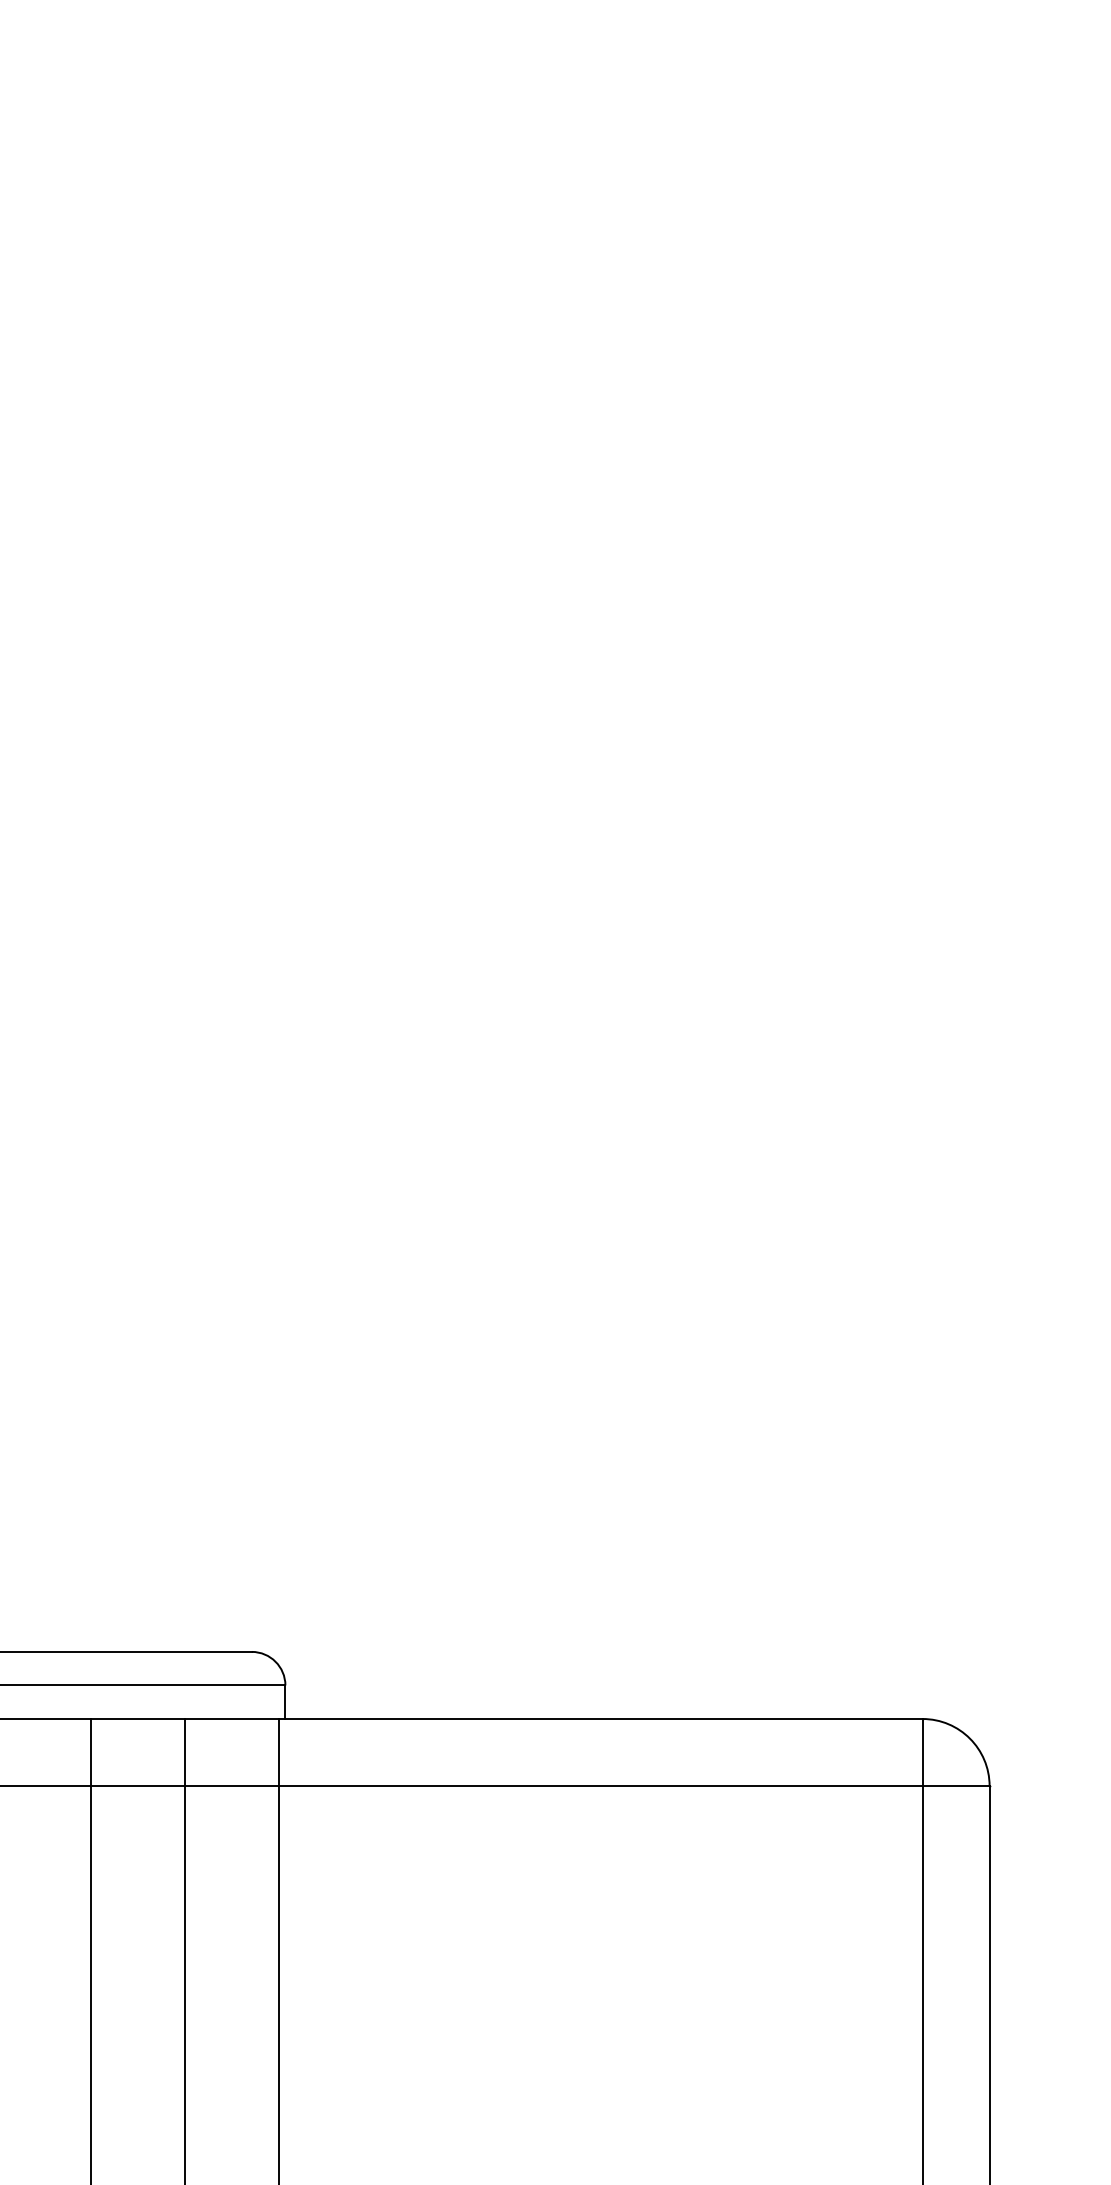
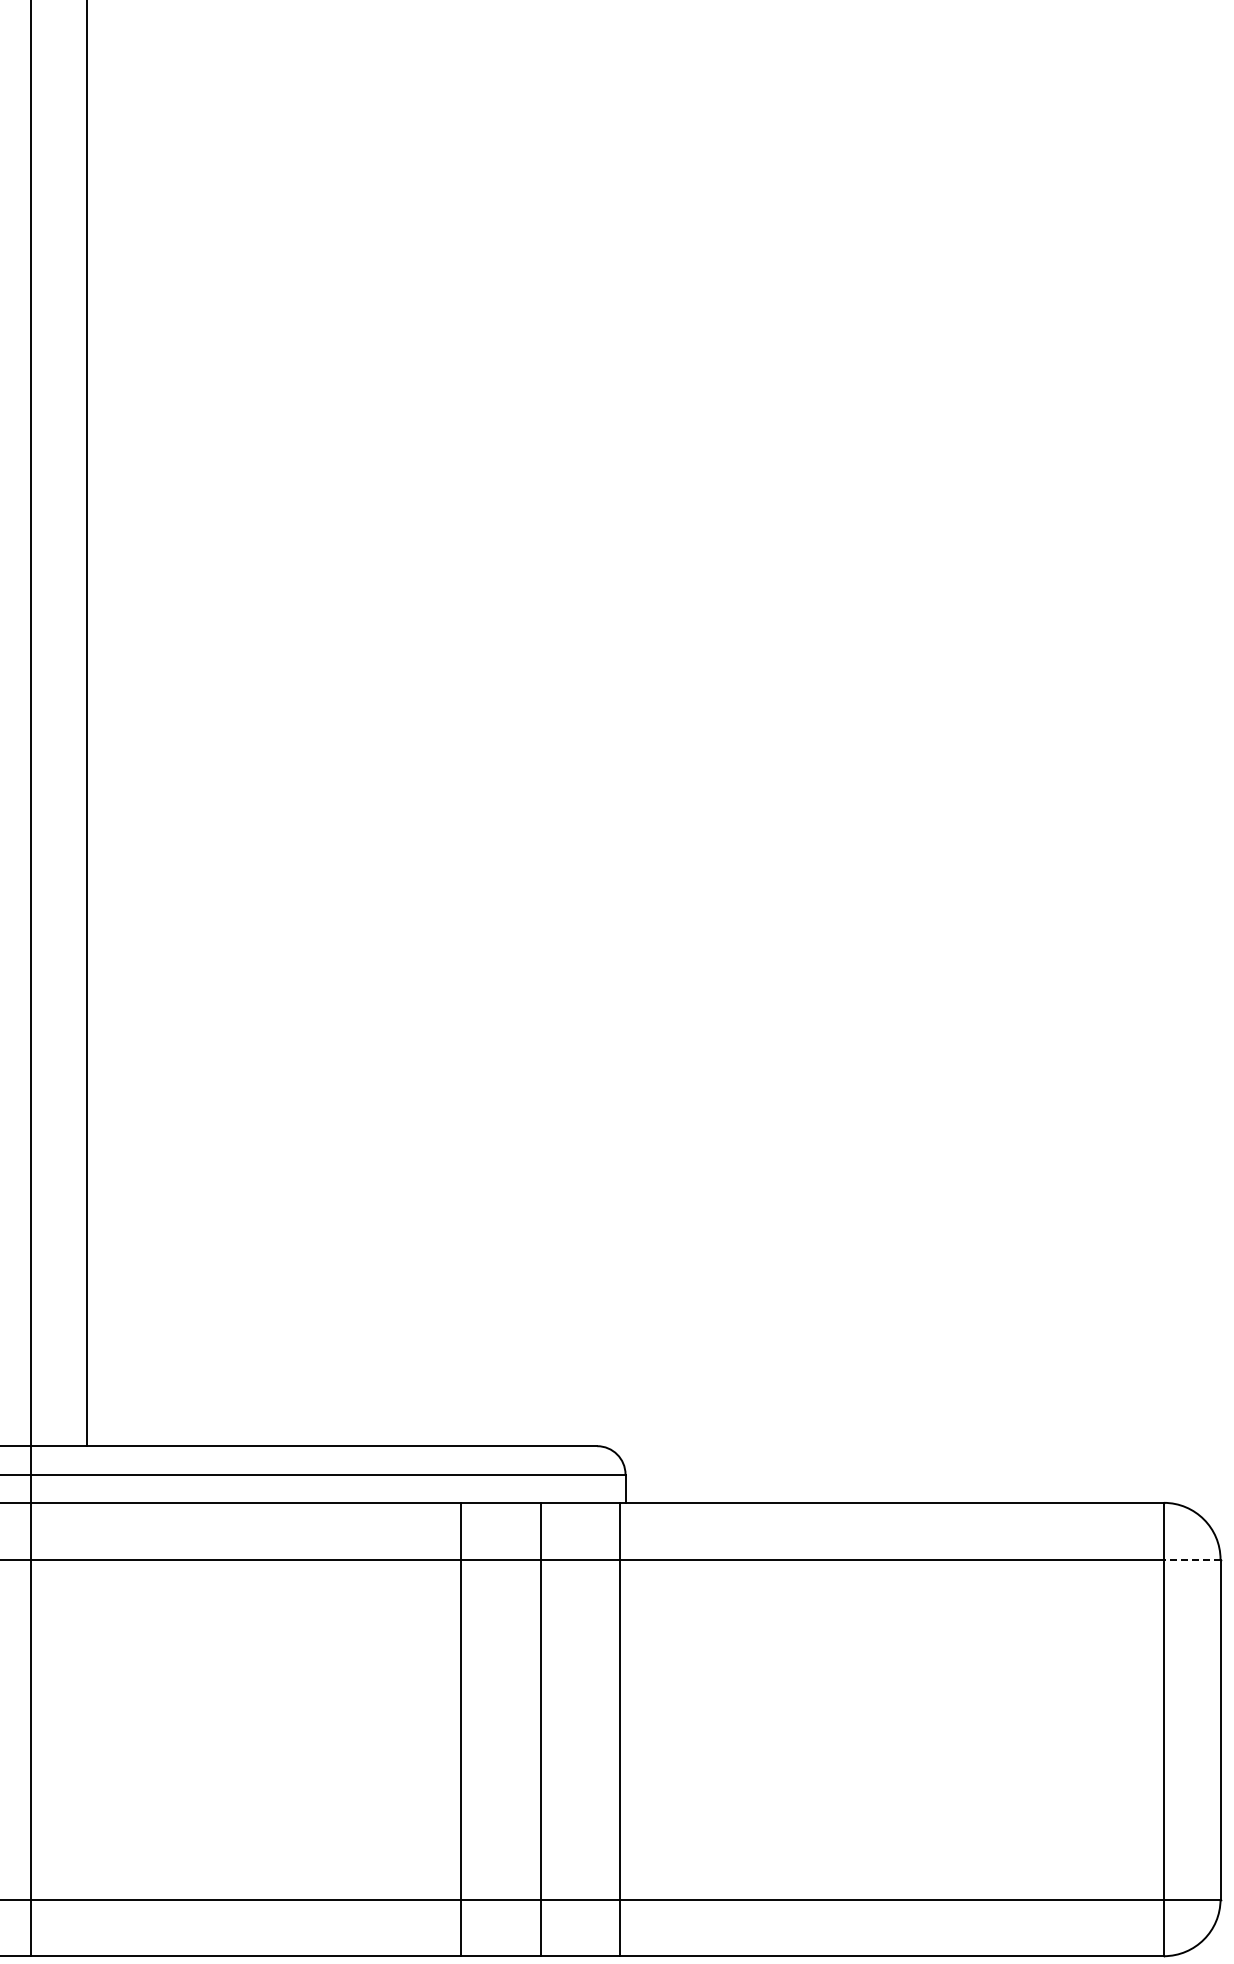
line: (955, 1786) -> (1191, 1559), solid -> dashed

